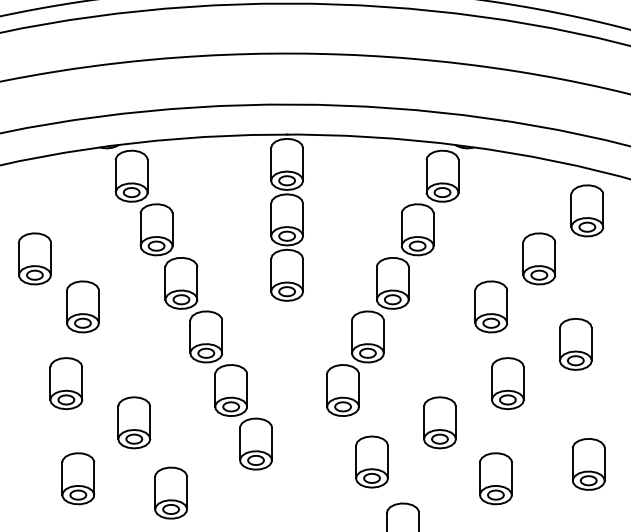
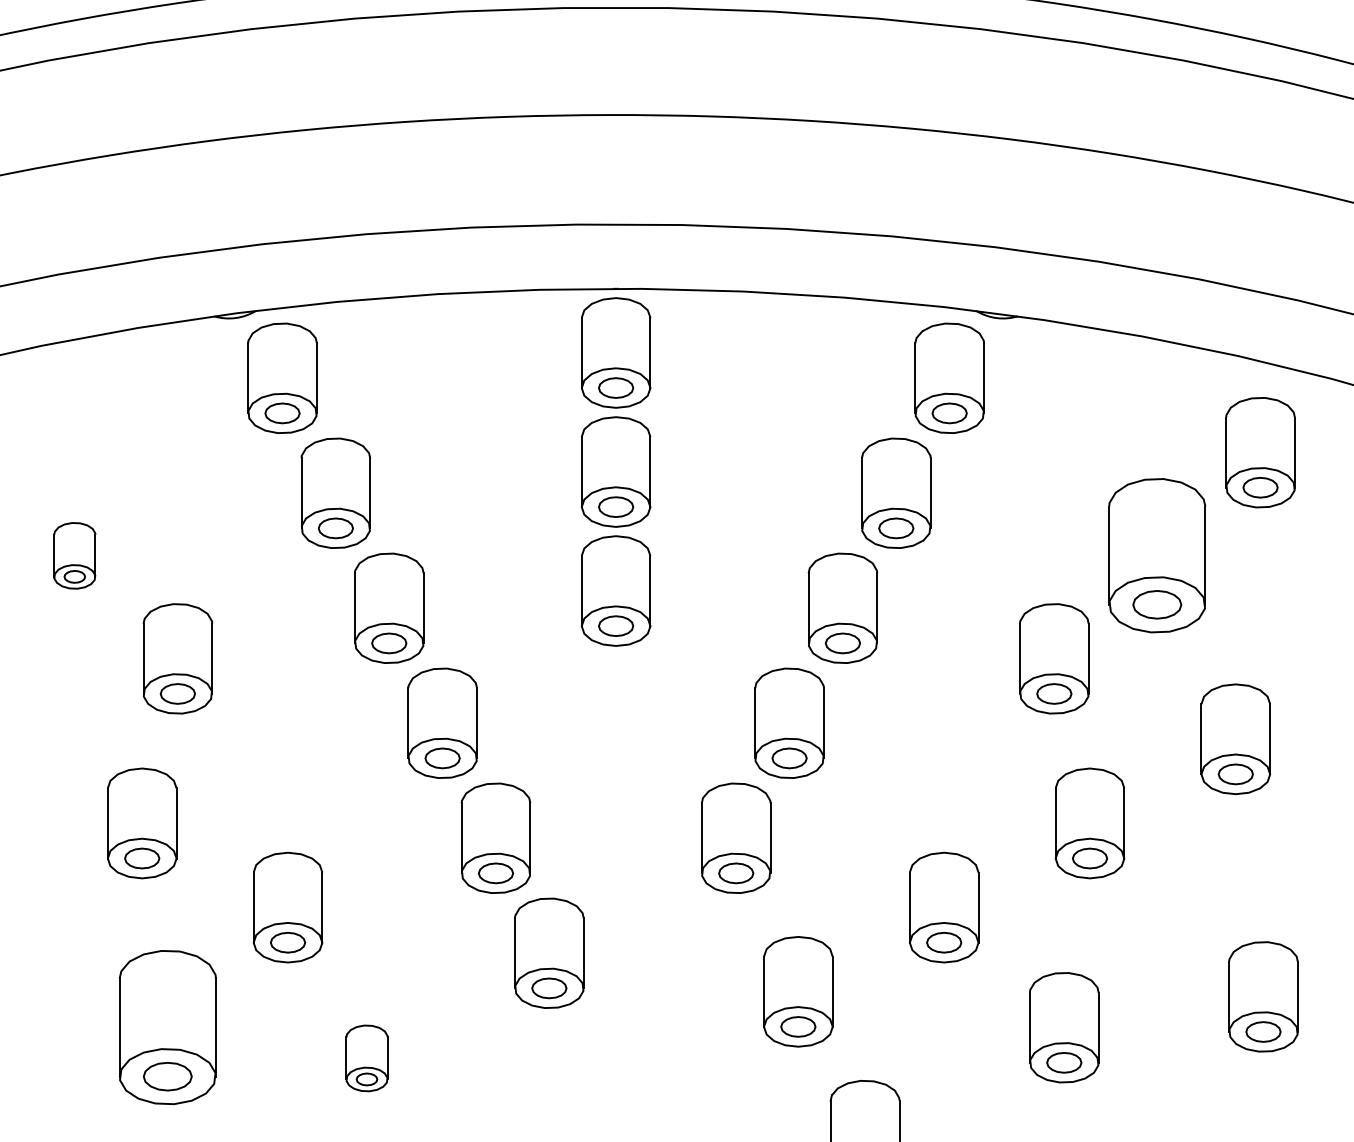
part: (34, 258) -> (73, 554), size x0.6
part: (539, 258) -> (1157, 554), size x1.4
part: (78, 478) -> (168, 1027), size x1.4
part: (170, 492) -> (365, 1057), size x0.6

